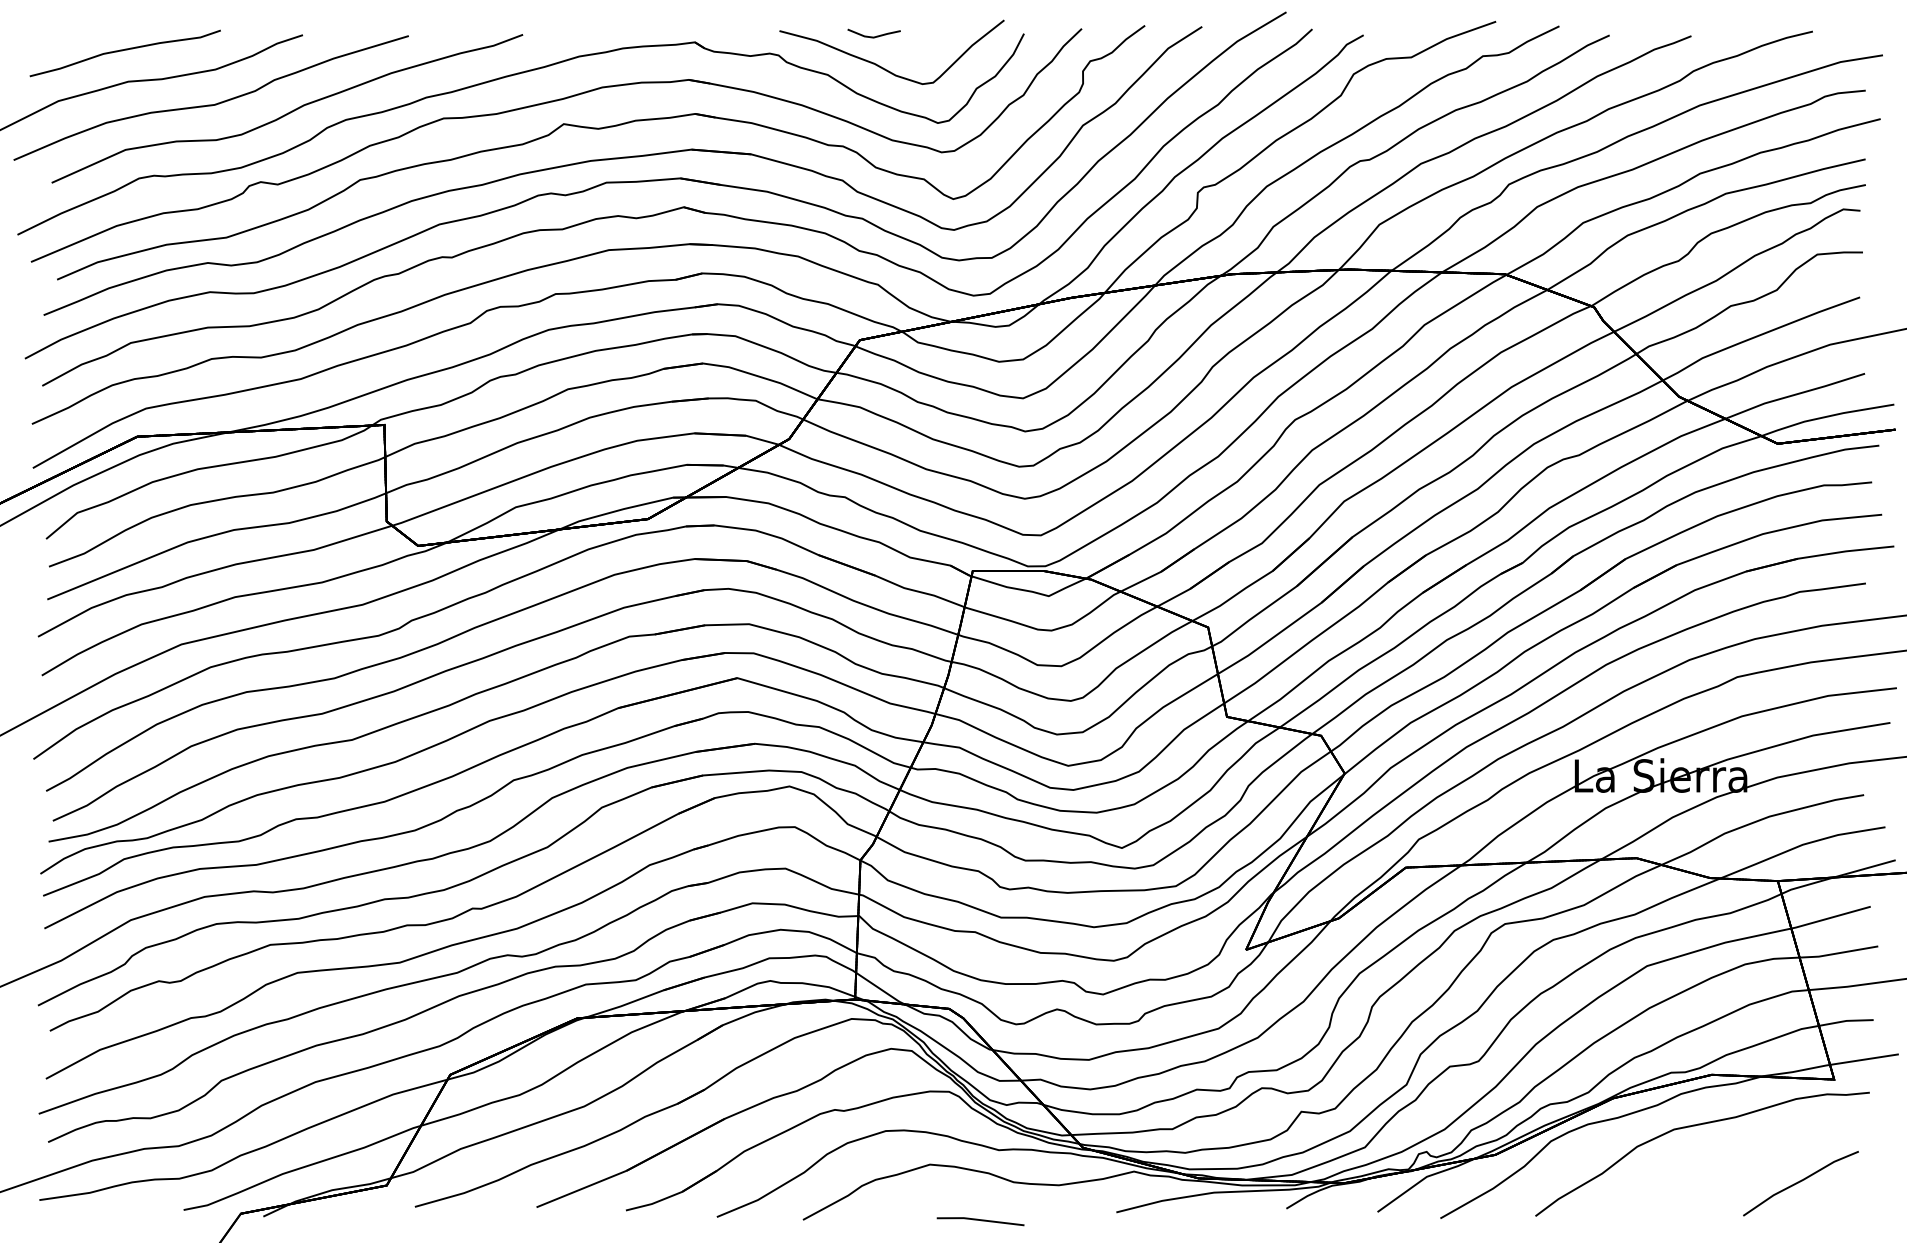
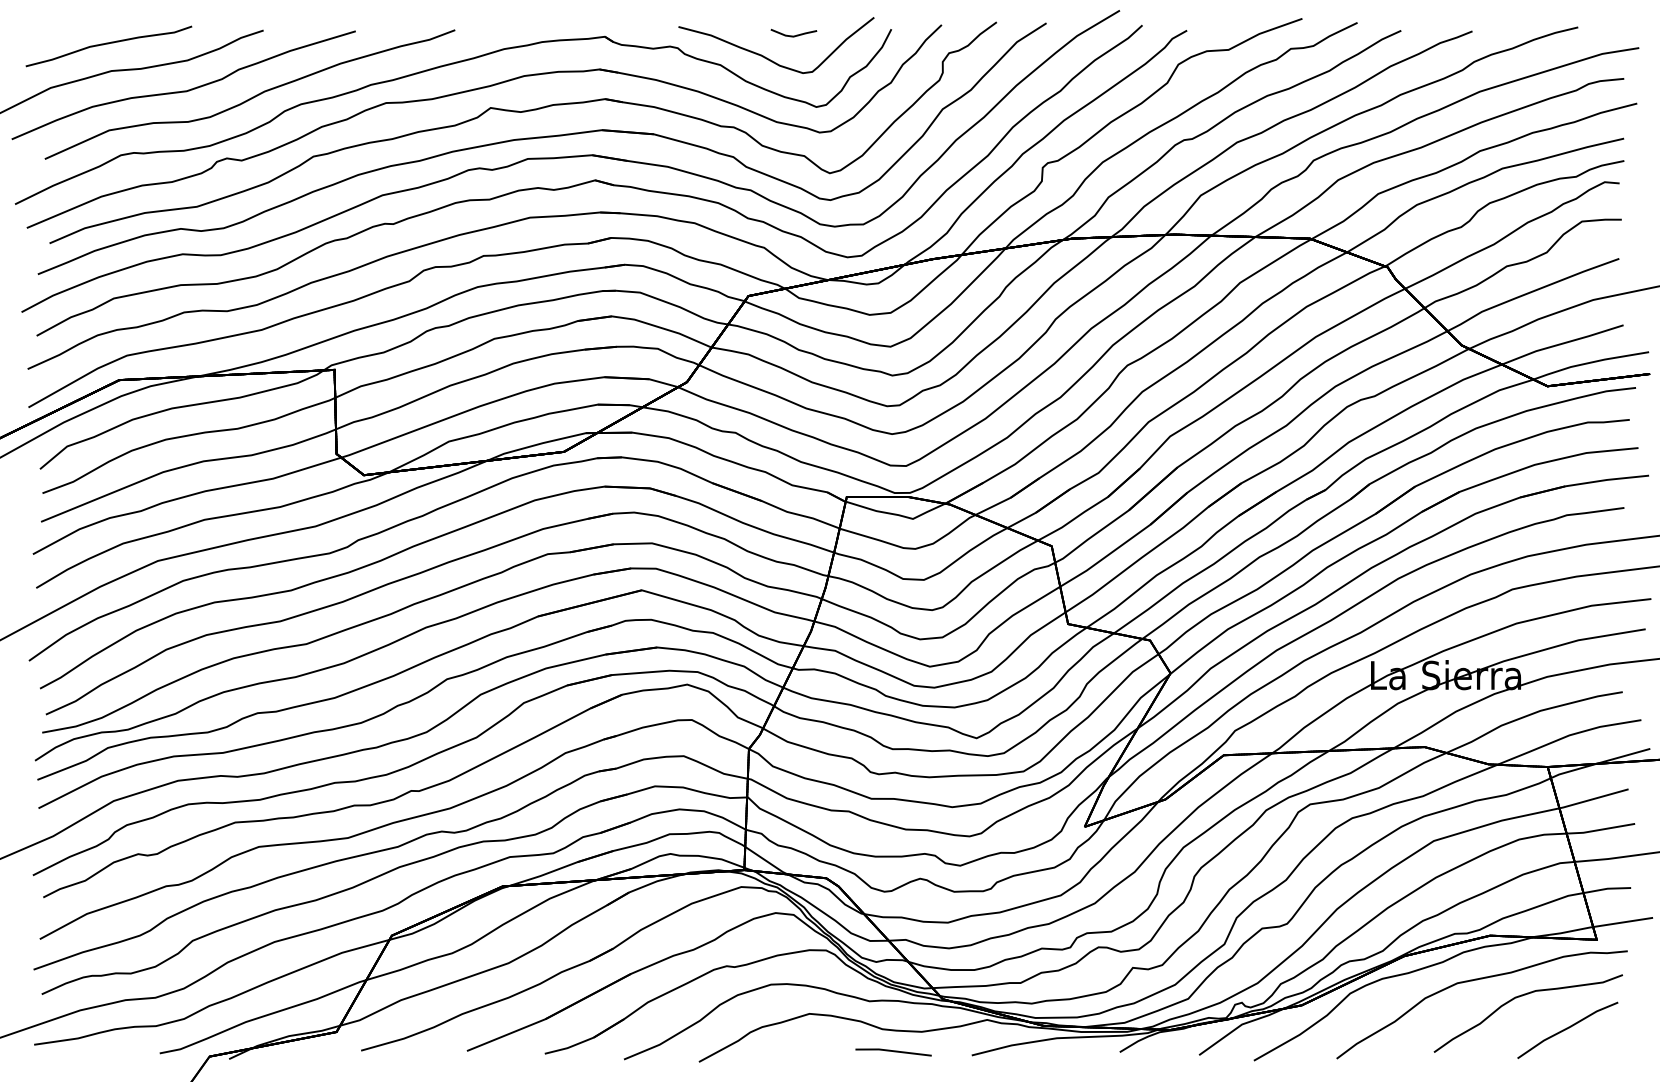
line: (873, 36) -> (793, 35), moved
curve: (1748, 1144) -> (1522, 996), added
line: (980, 1221) -> (893, 1052), moved

